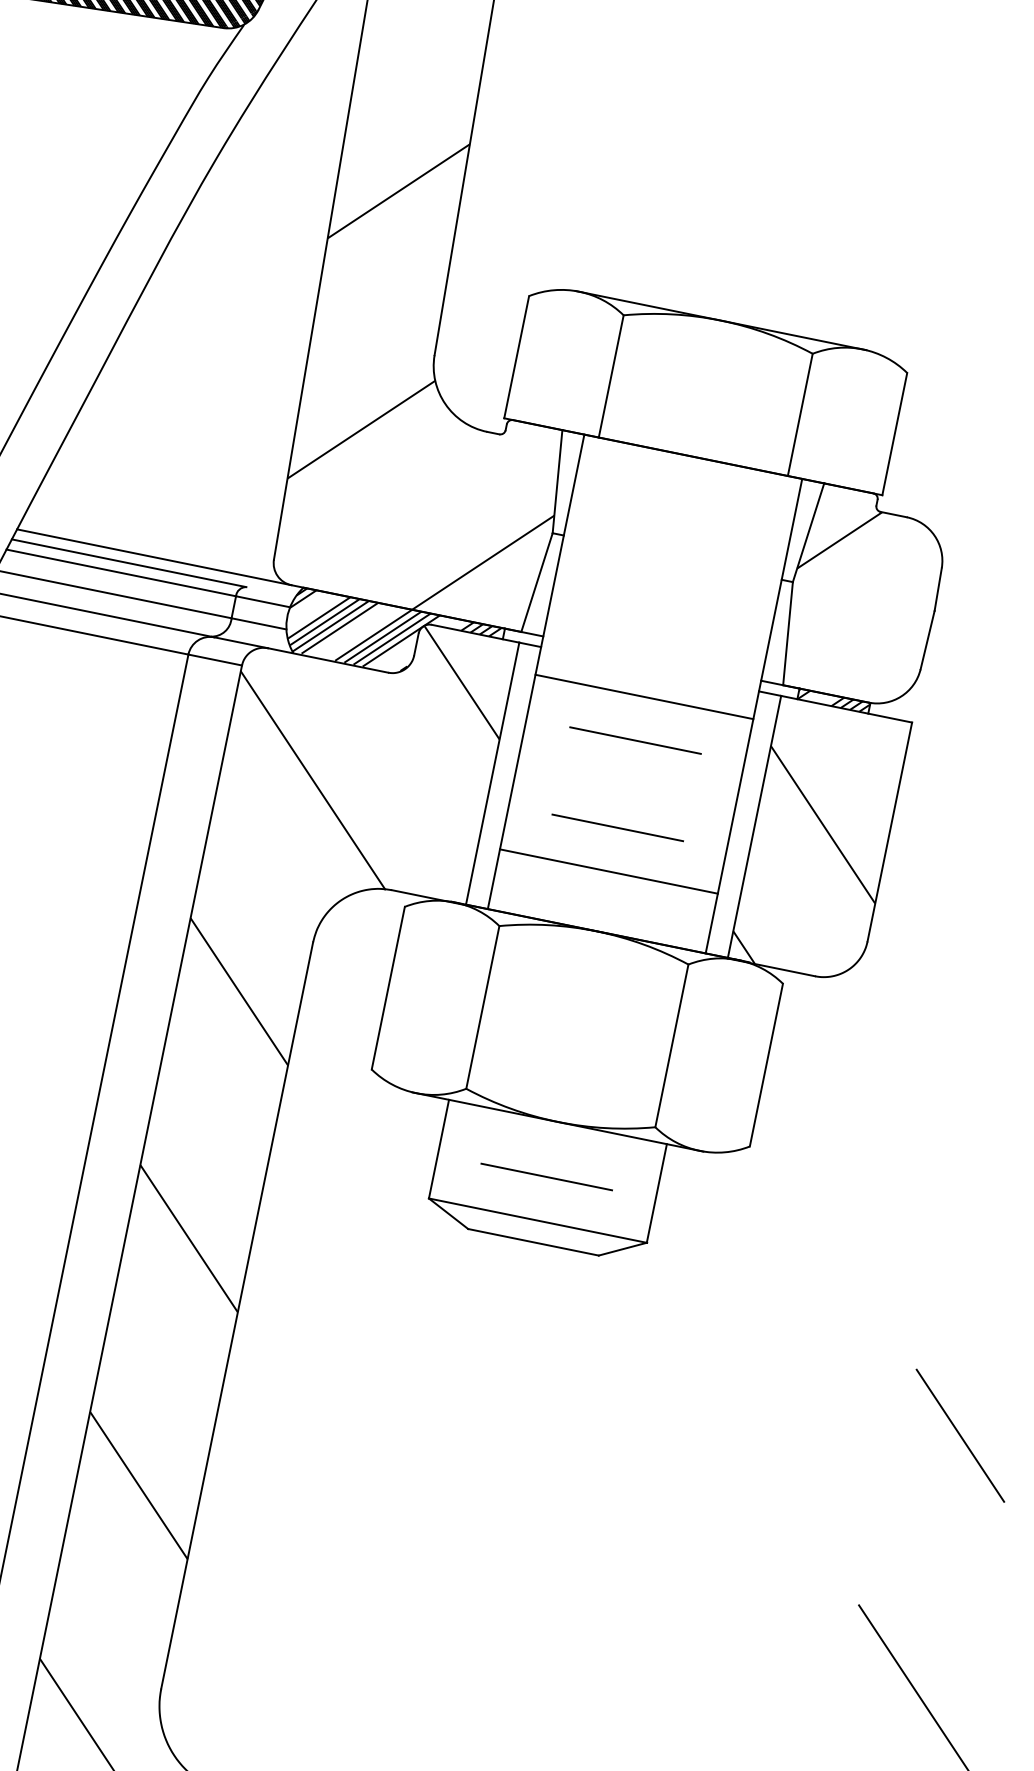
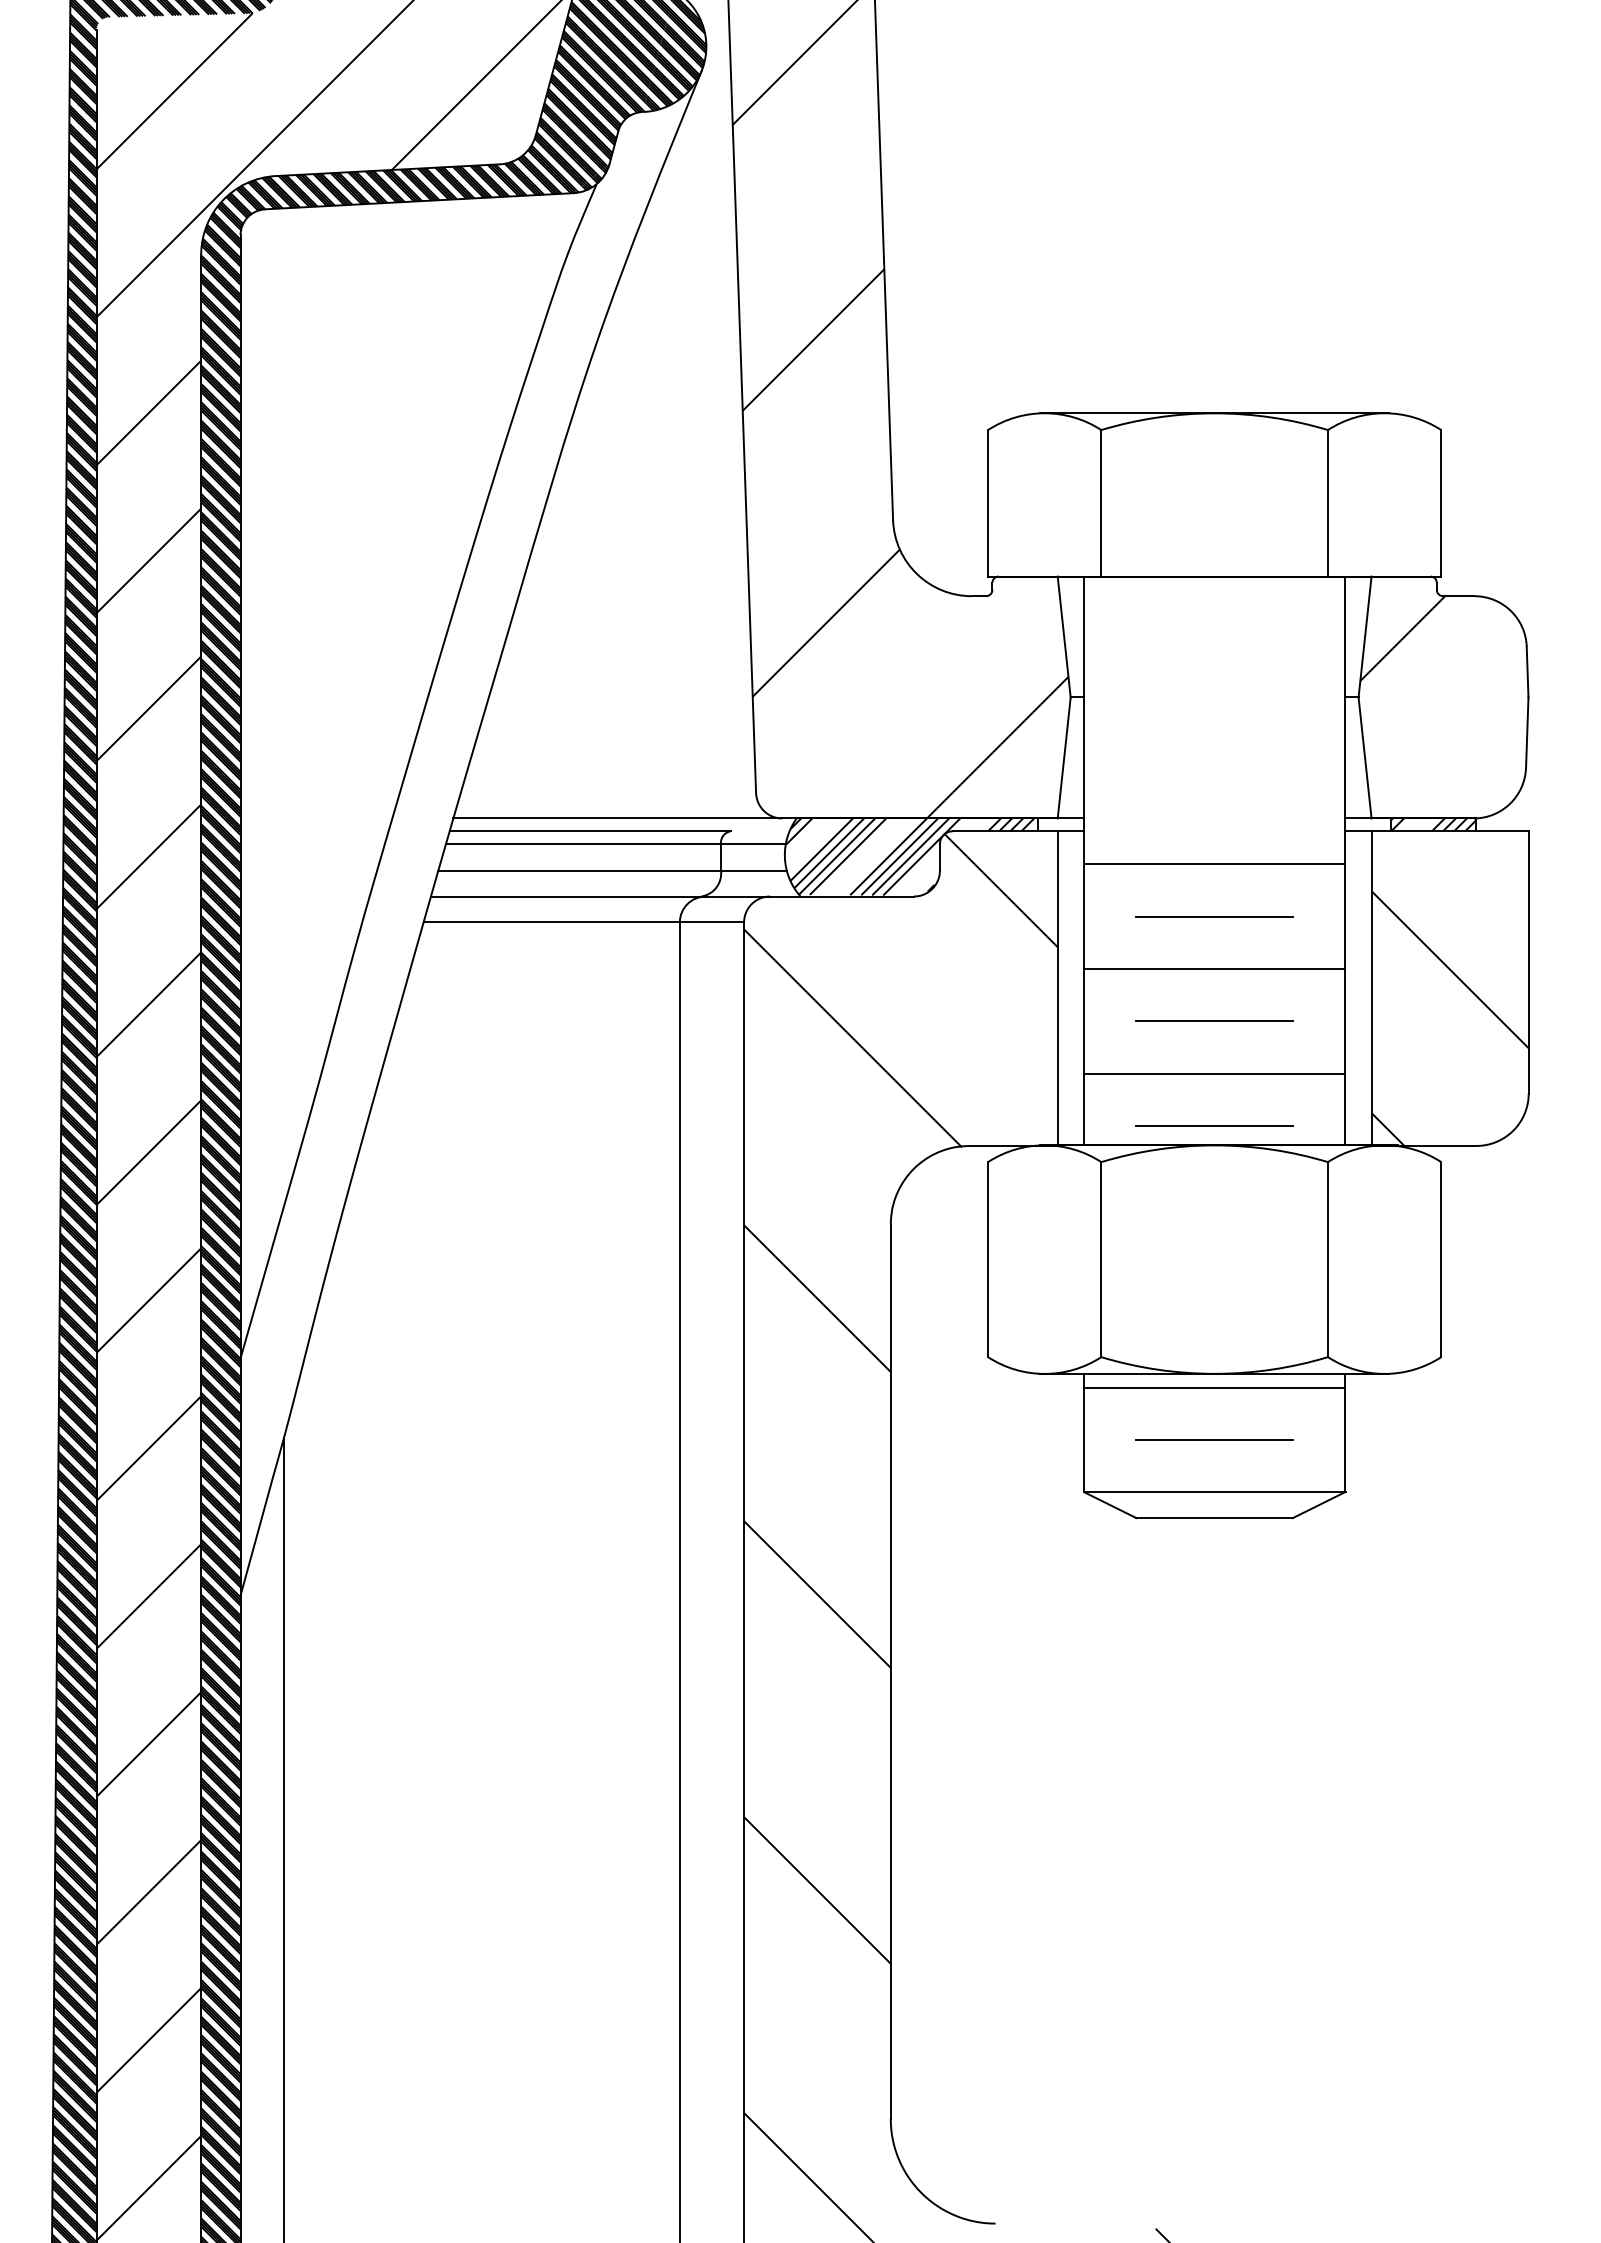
line: (626, 784) -> (1214, 969), added
line: (600, 914) -> (1214, 1125), added
line: (555, 1133) -> (1214, 1387), added

